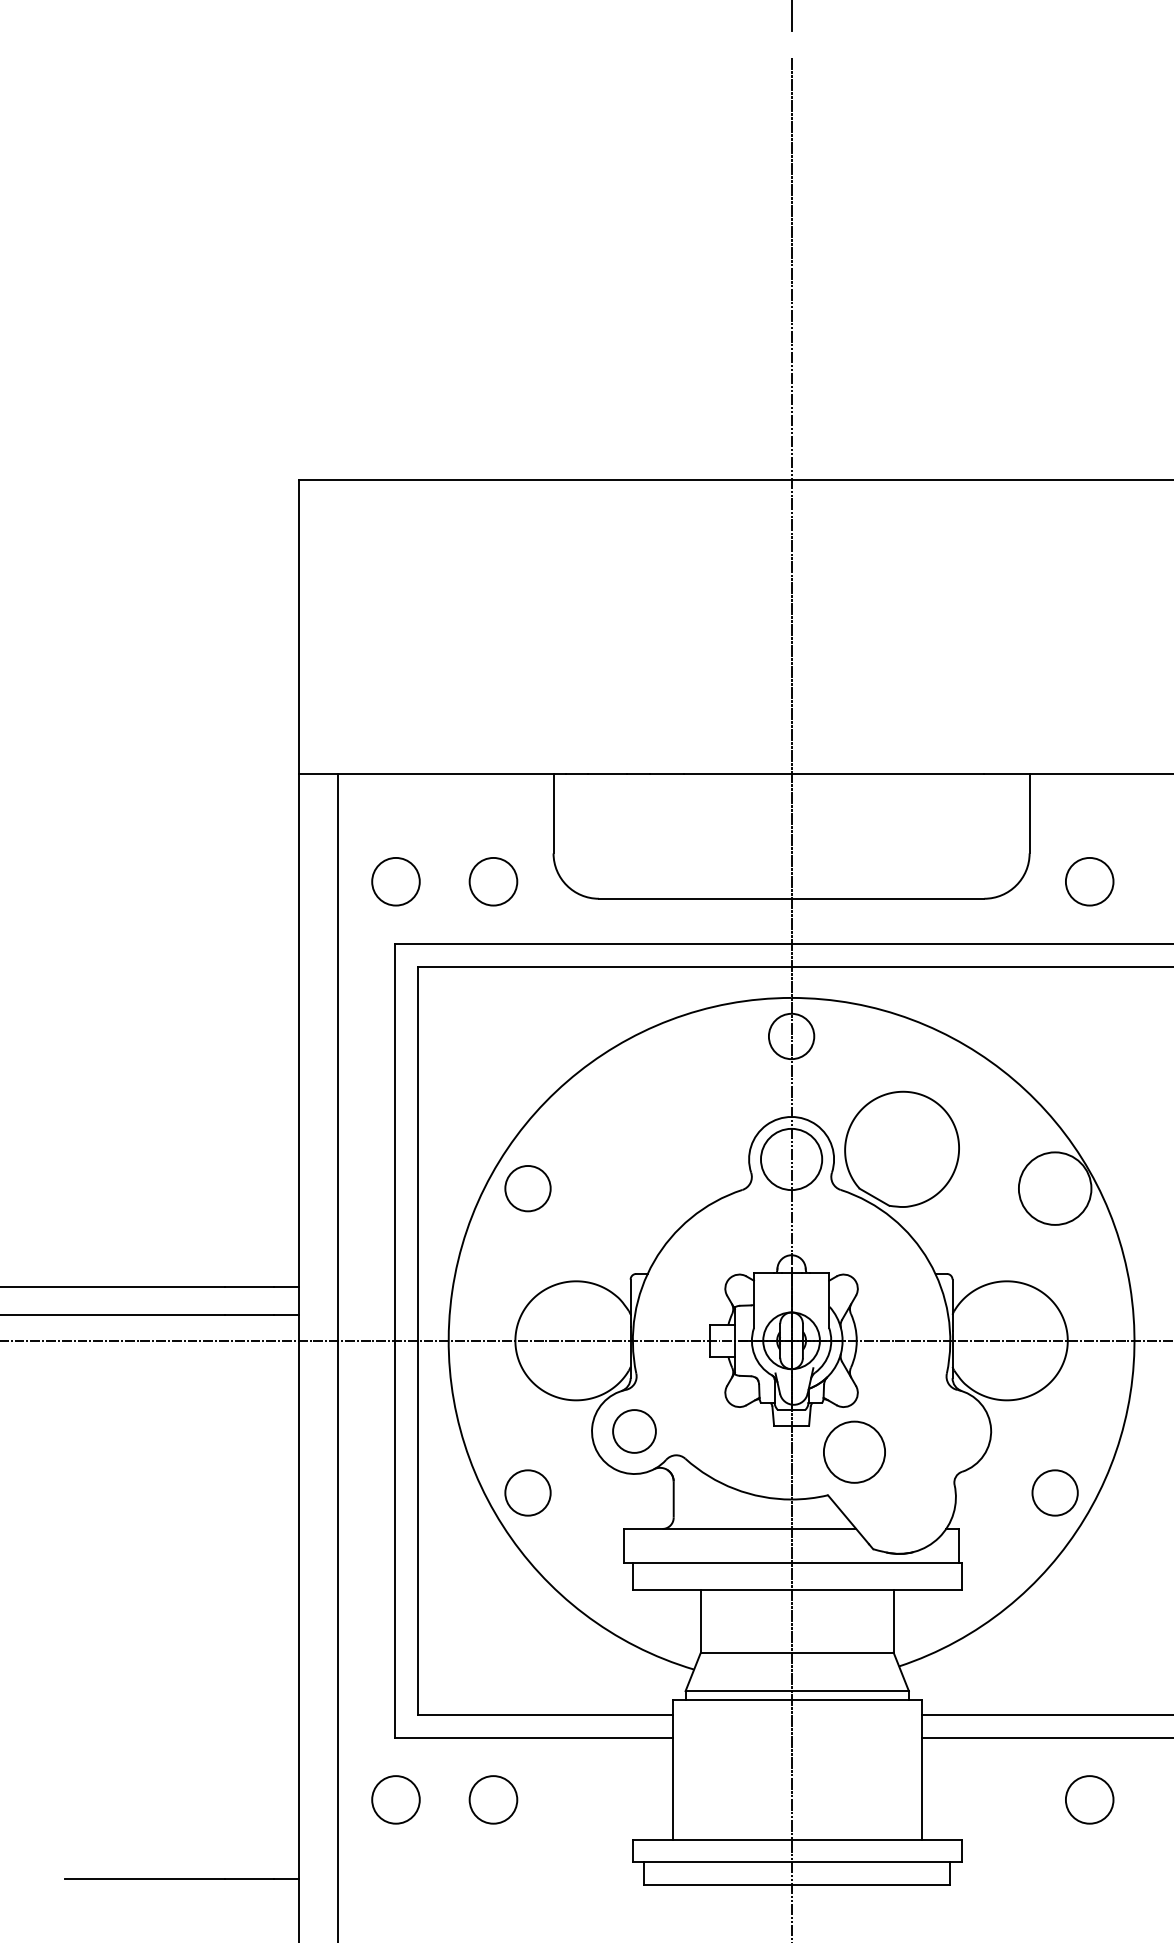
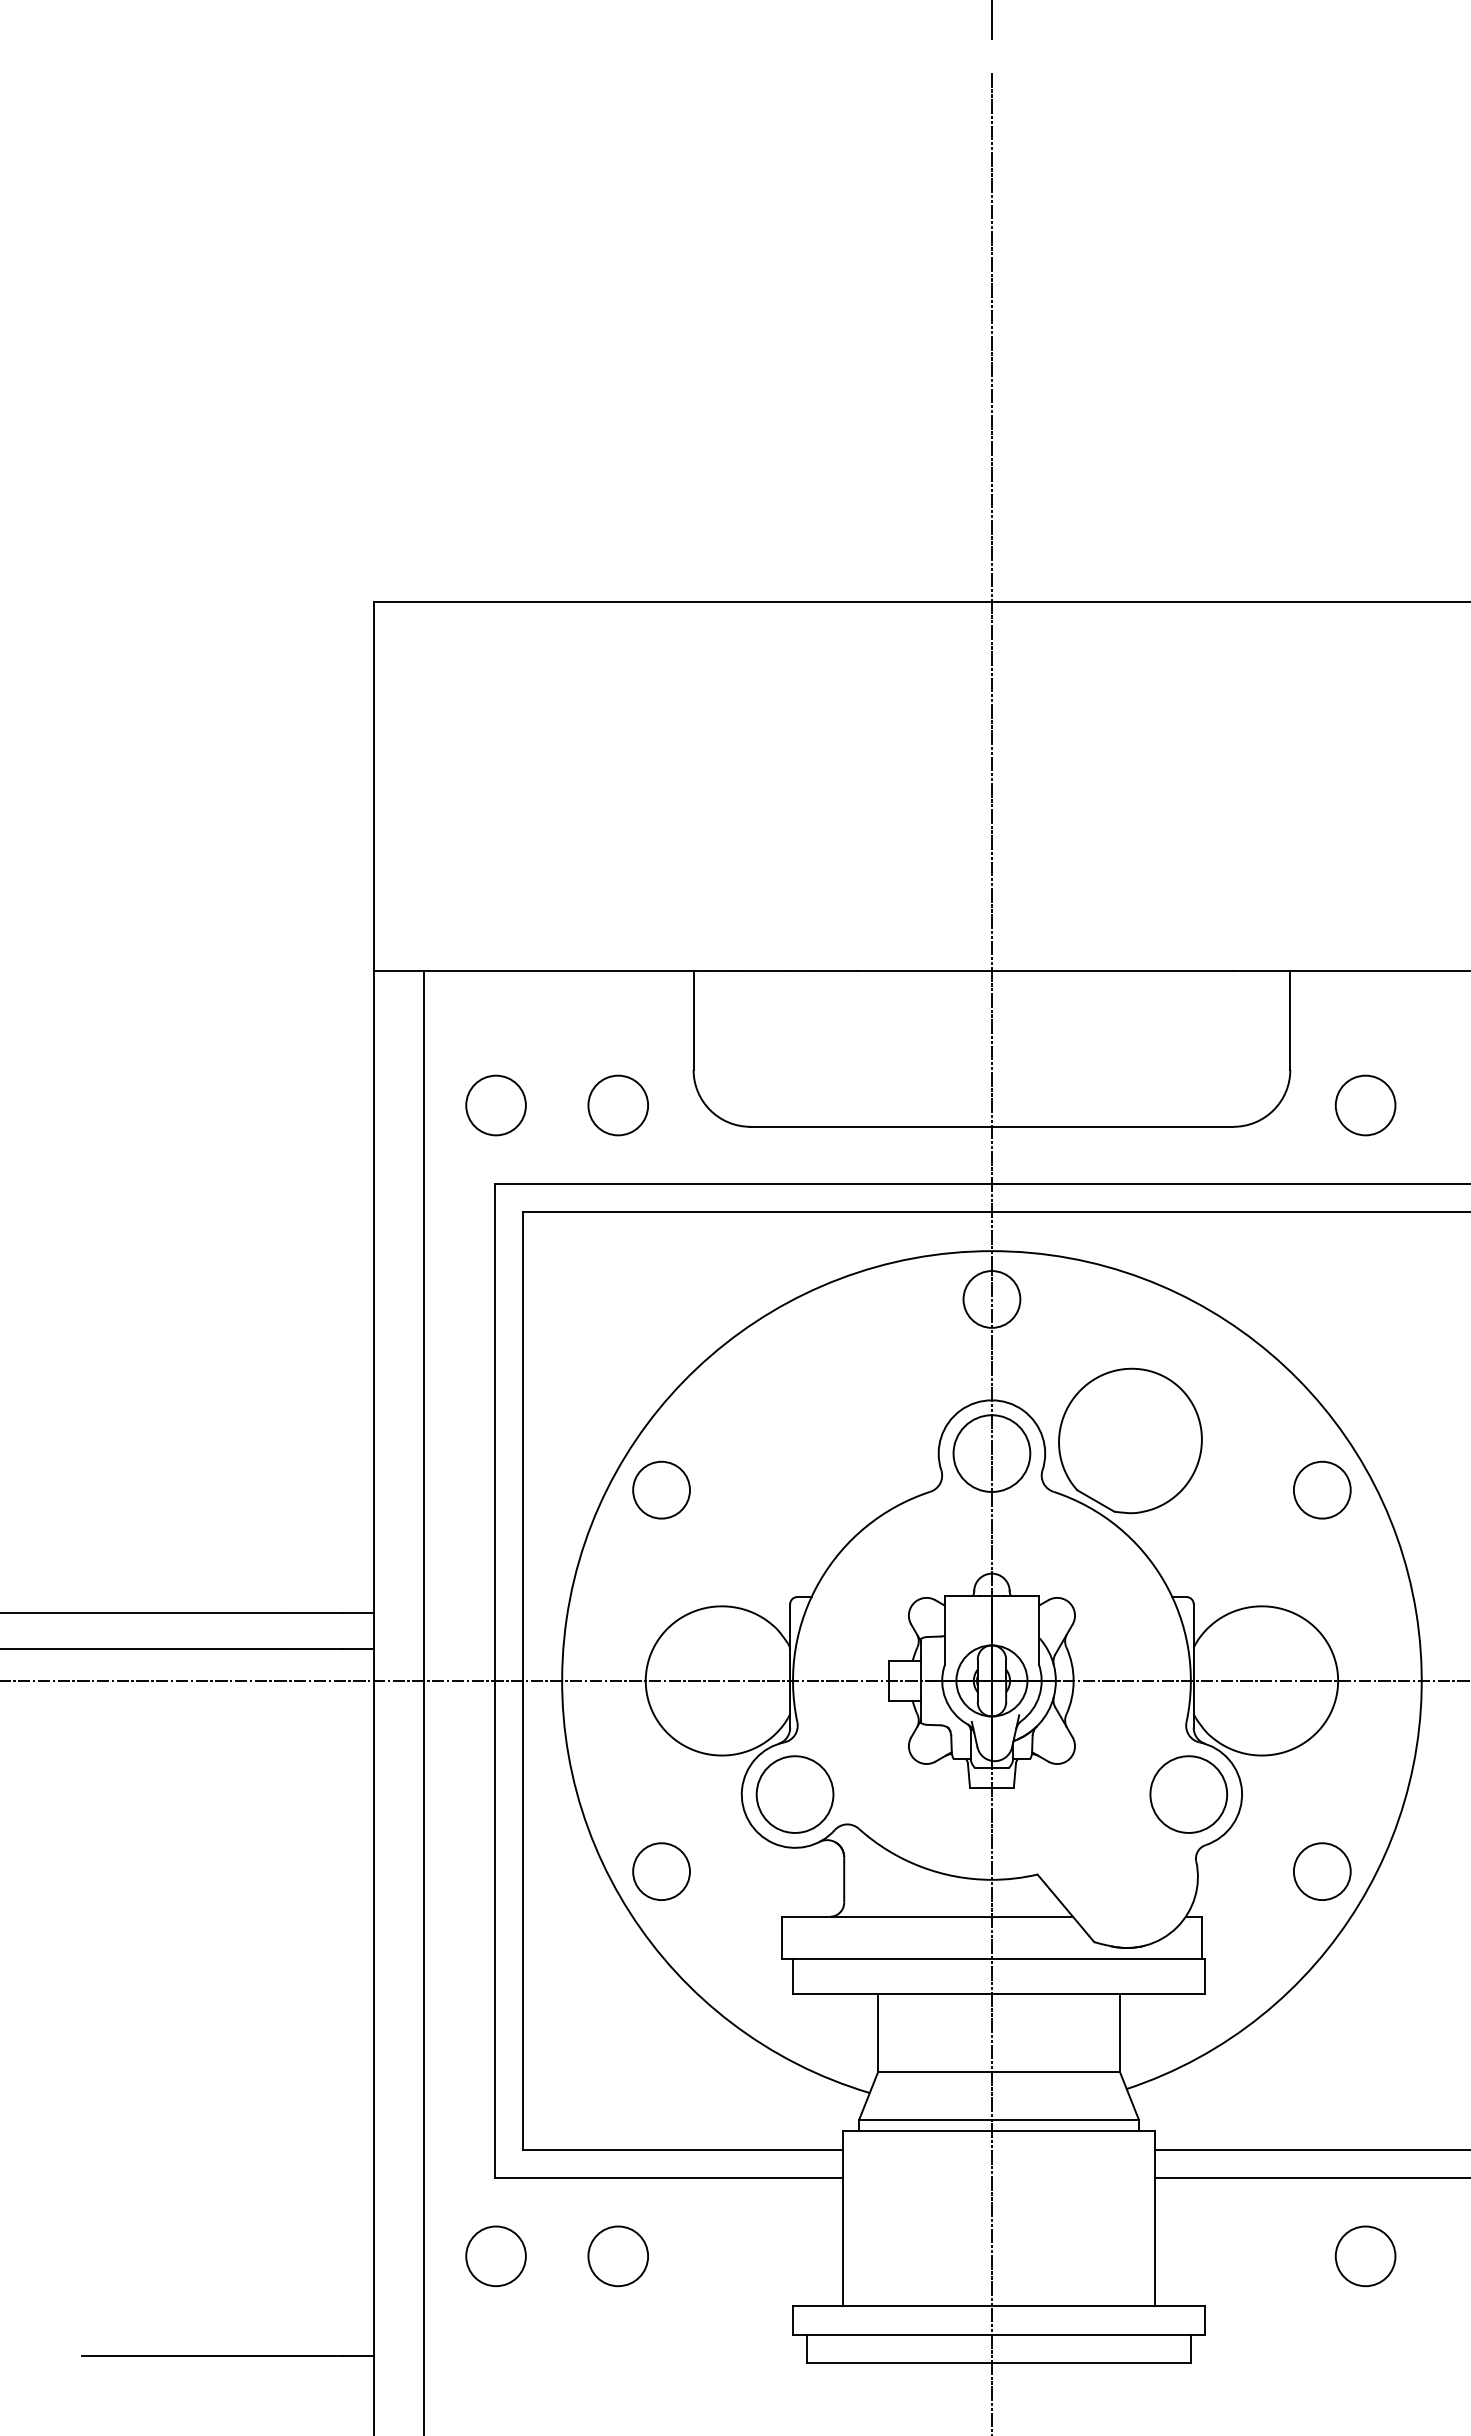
circle: (1054, 1188) -> (1321, 1489), size x0.62
circle: (634, 1431) -> (794, 1794), size x1.43
circle: (854, 1452) -> (1188, 1794), moved

